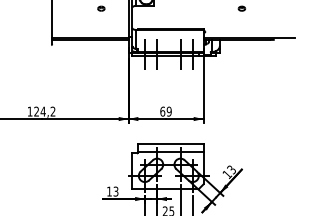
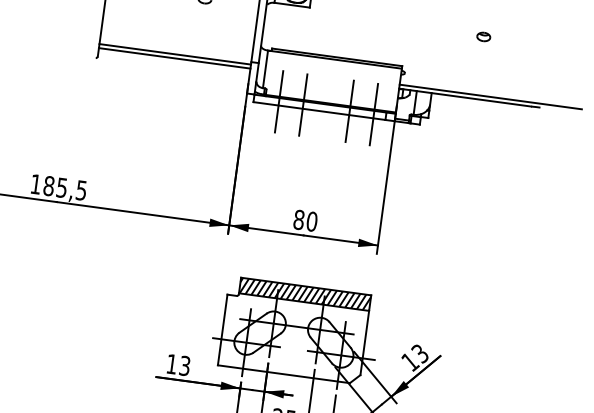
text: (44, 111) -> (64, 187), 124,2 -> 185,5
text: (165, 111) -> (304, 220), 69 -> 80
hatch: (170, 148) -> (304, 295), added

